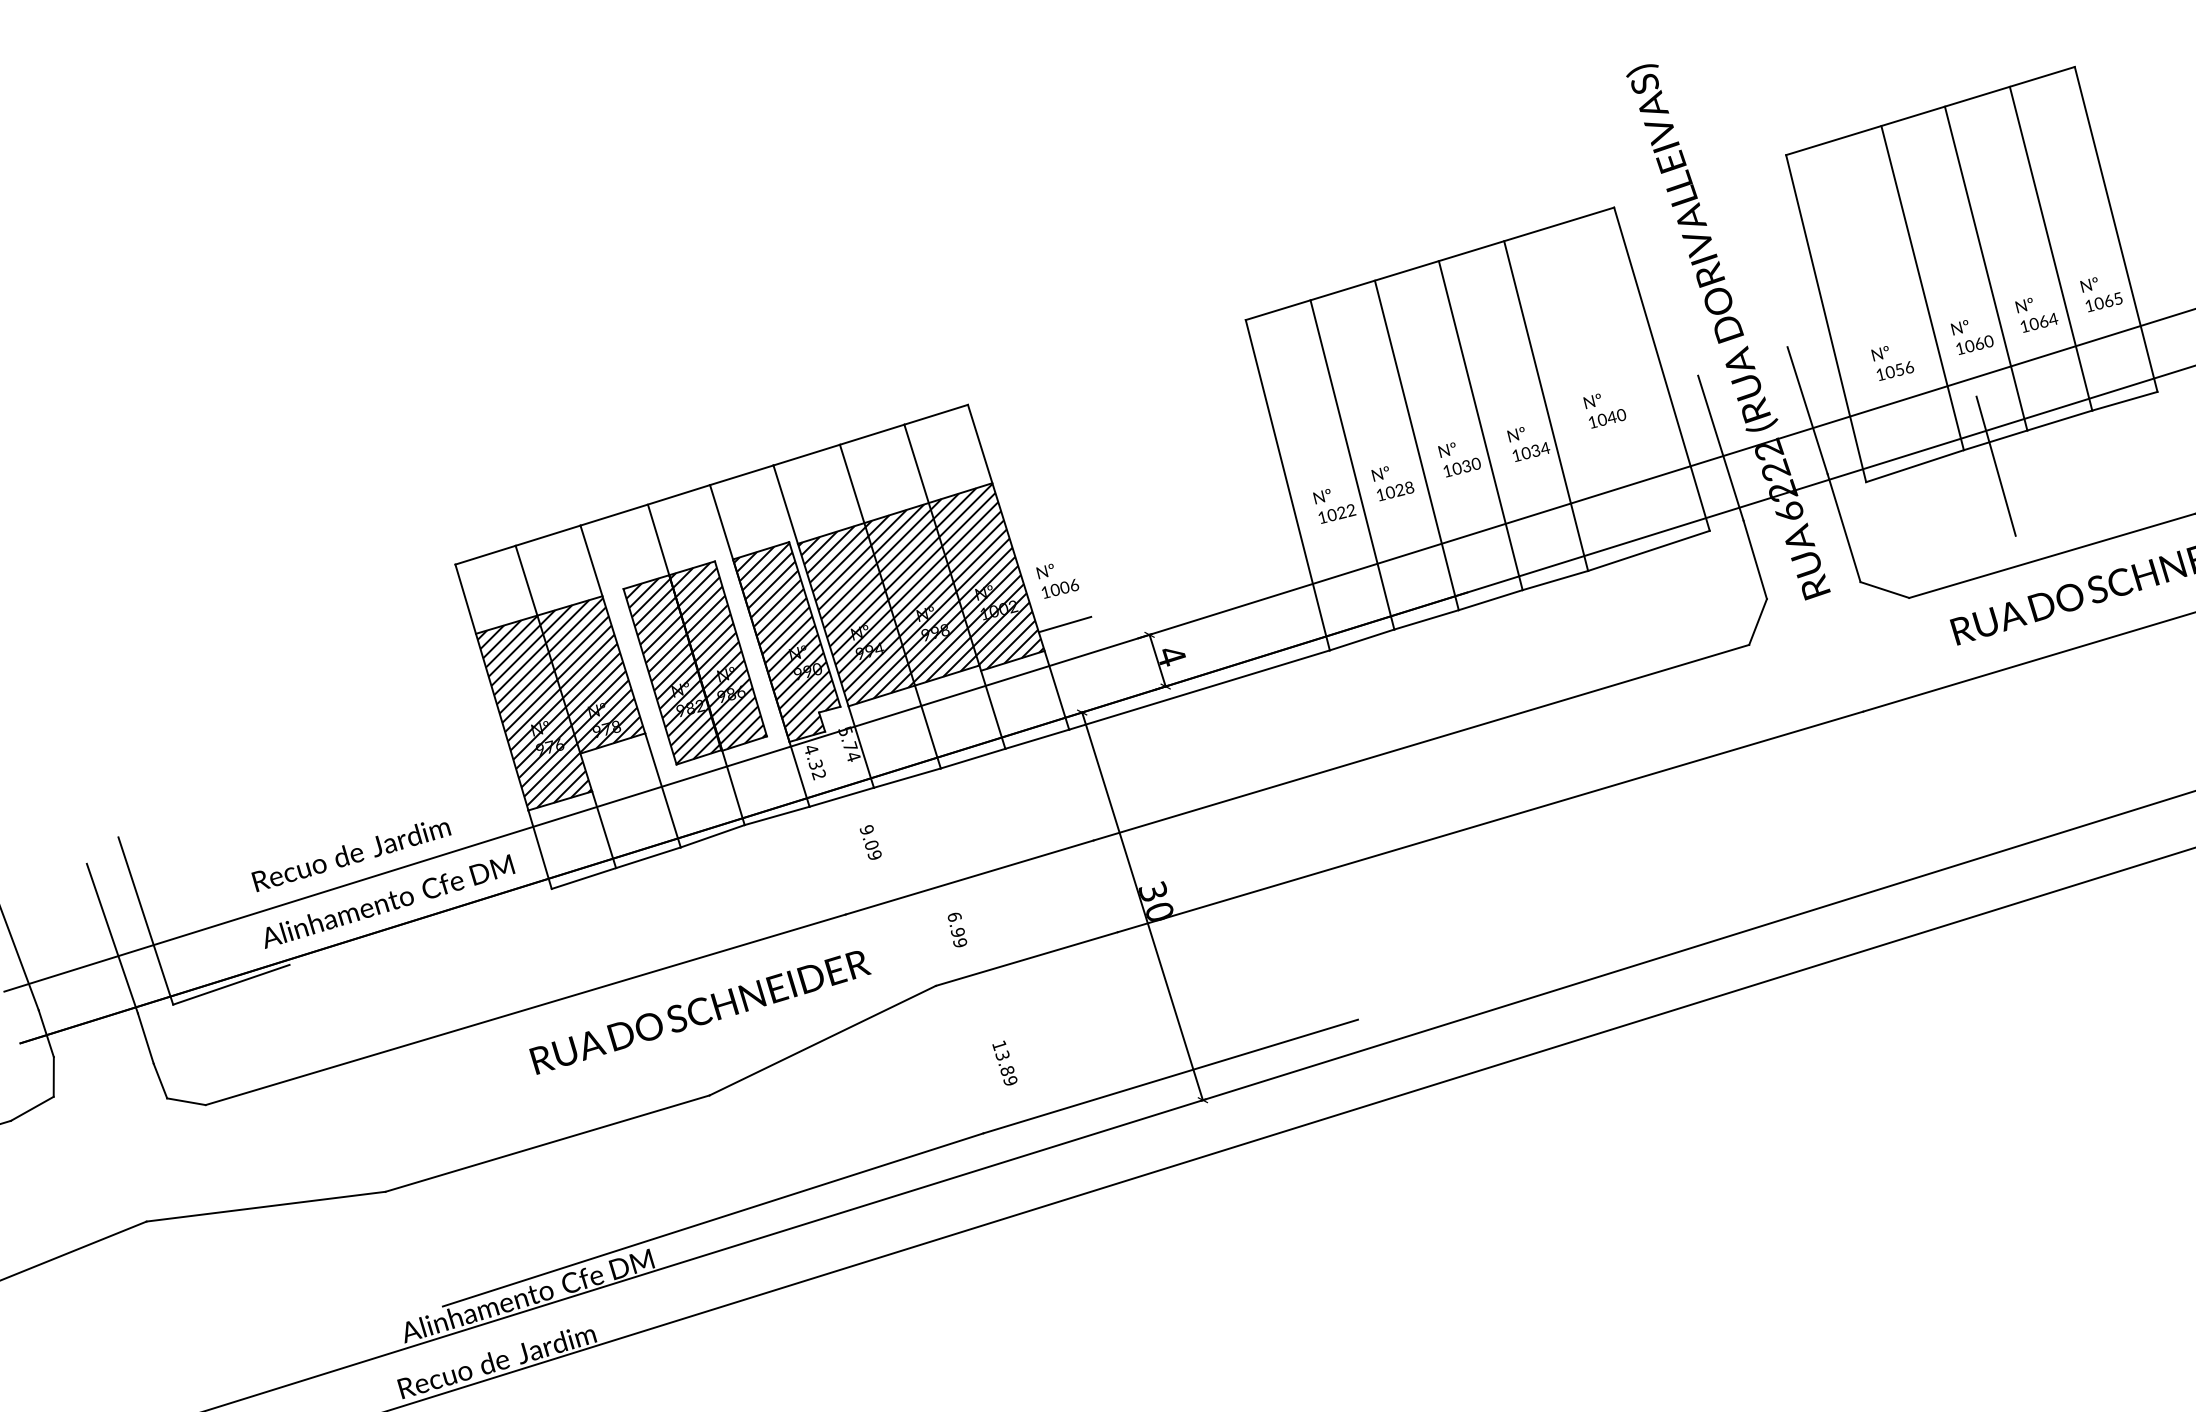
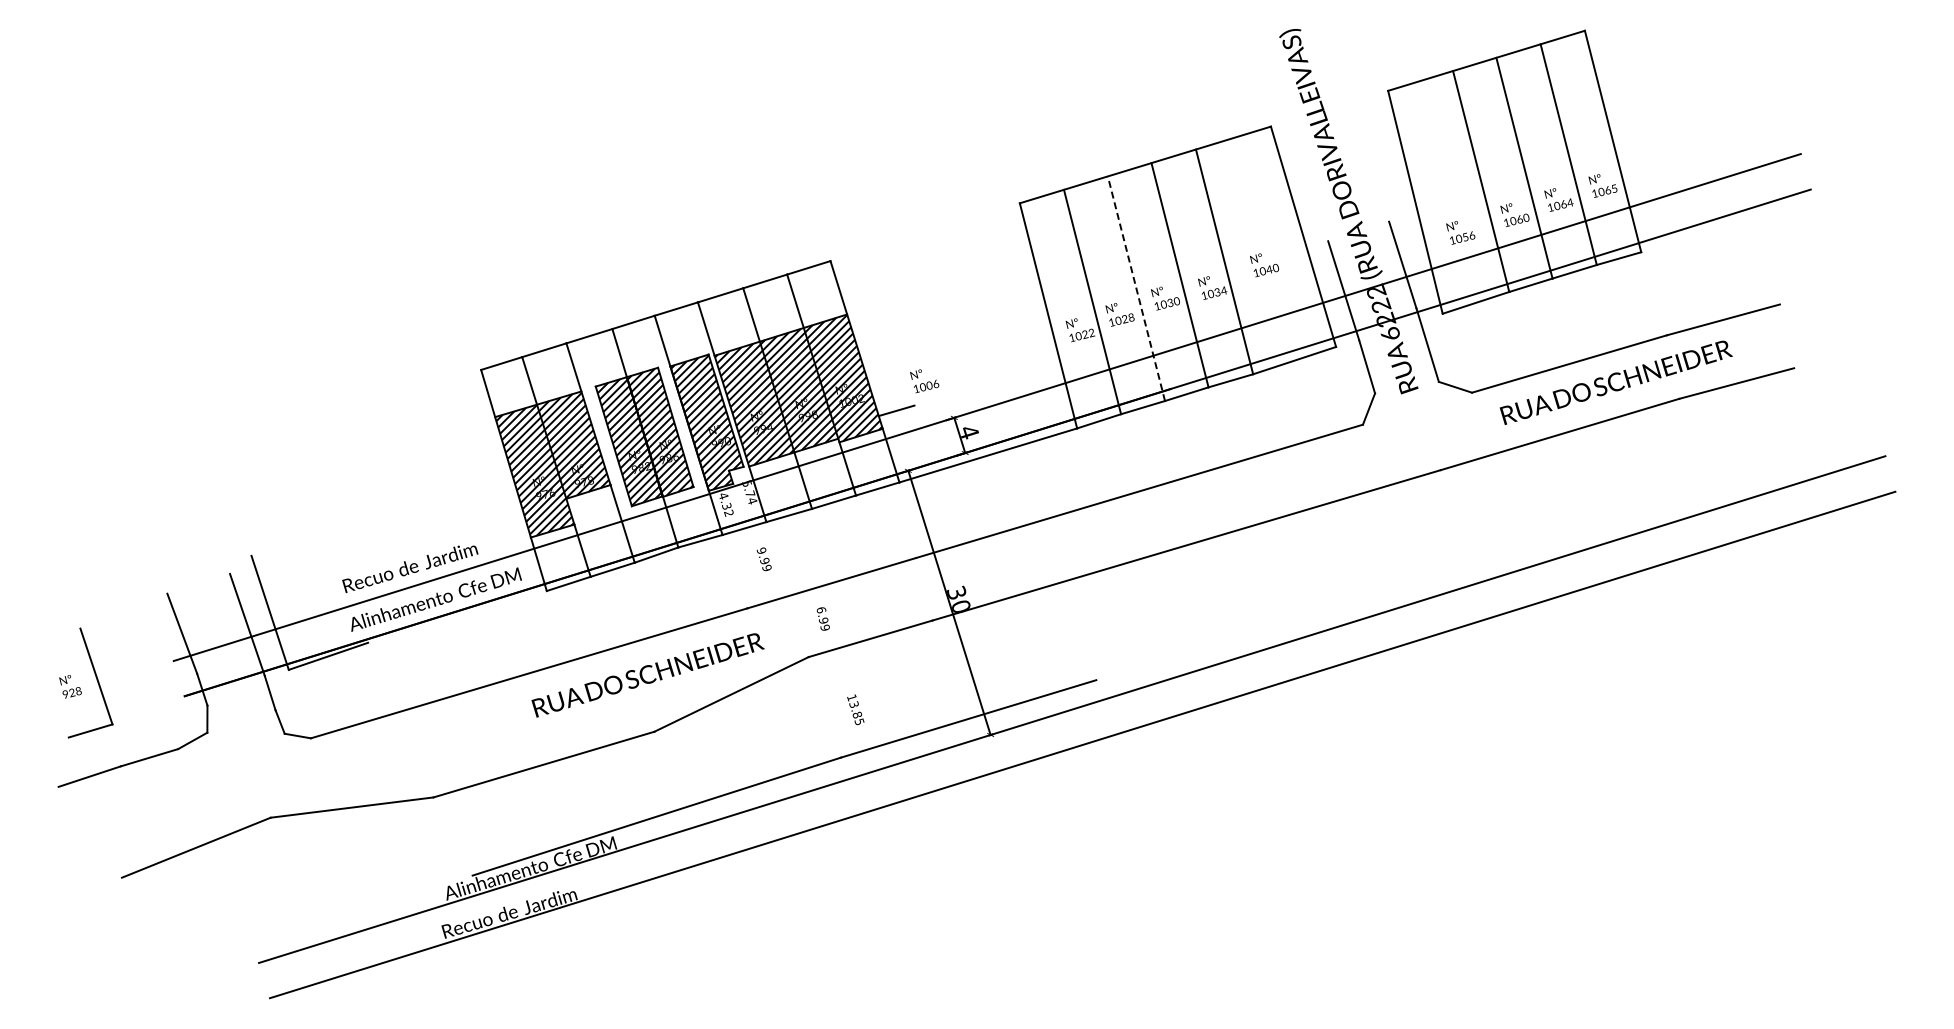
line: (1416, 445) -> (1136, 288), solid -> dashed
line: (1995, 465) -> (1530, 302), removed
text: (1057, 581) -> (924, 381), moved
text: (871, 844) -> (764, 560), 9.09 -> 9.99
text: (1010, 1080) -> (859, 721), 13.89 -> 13.85

